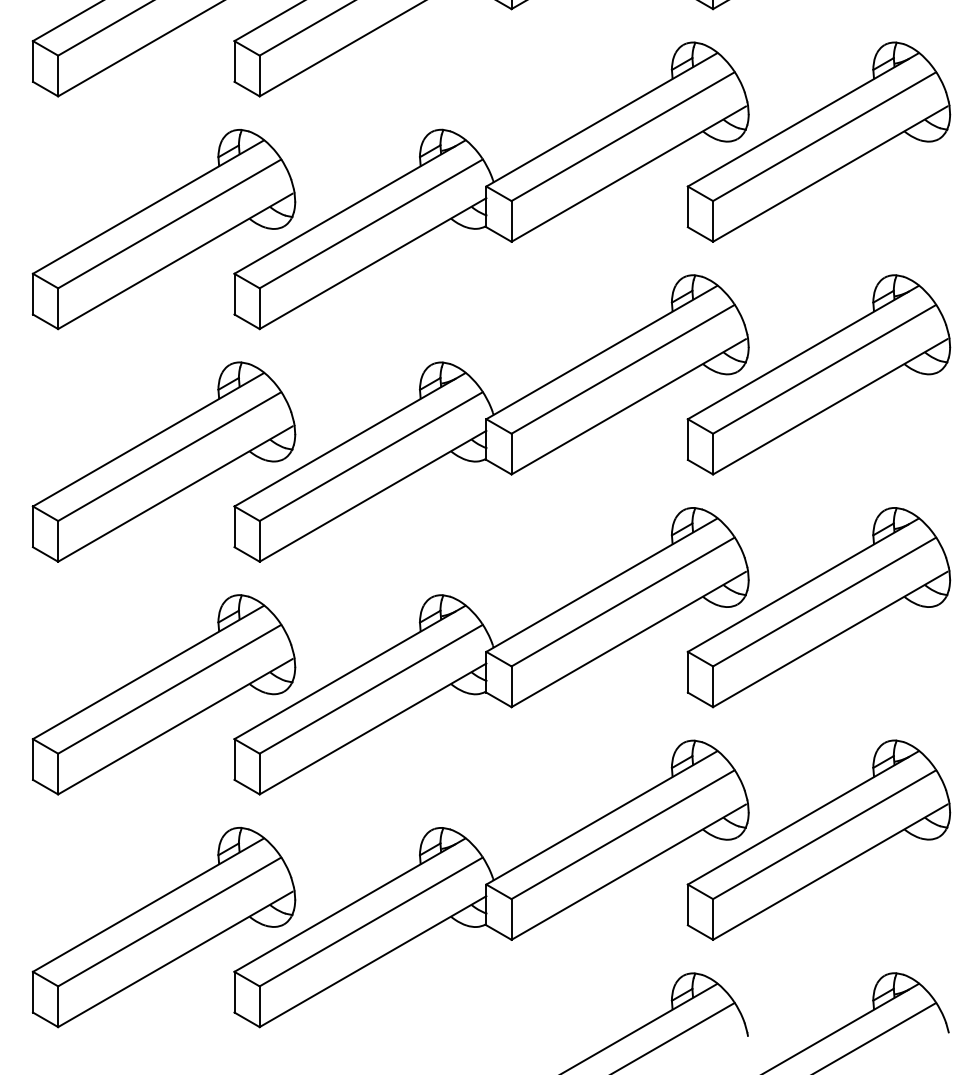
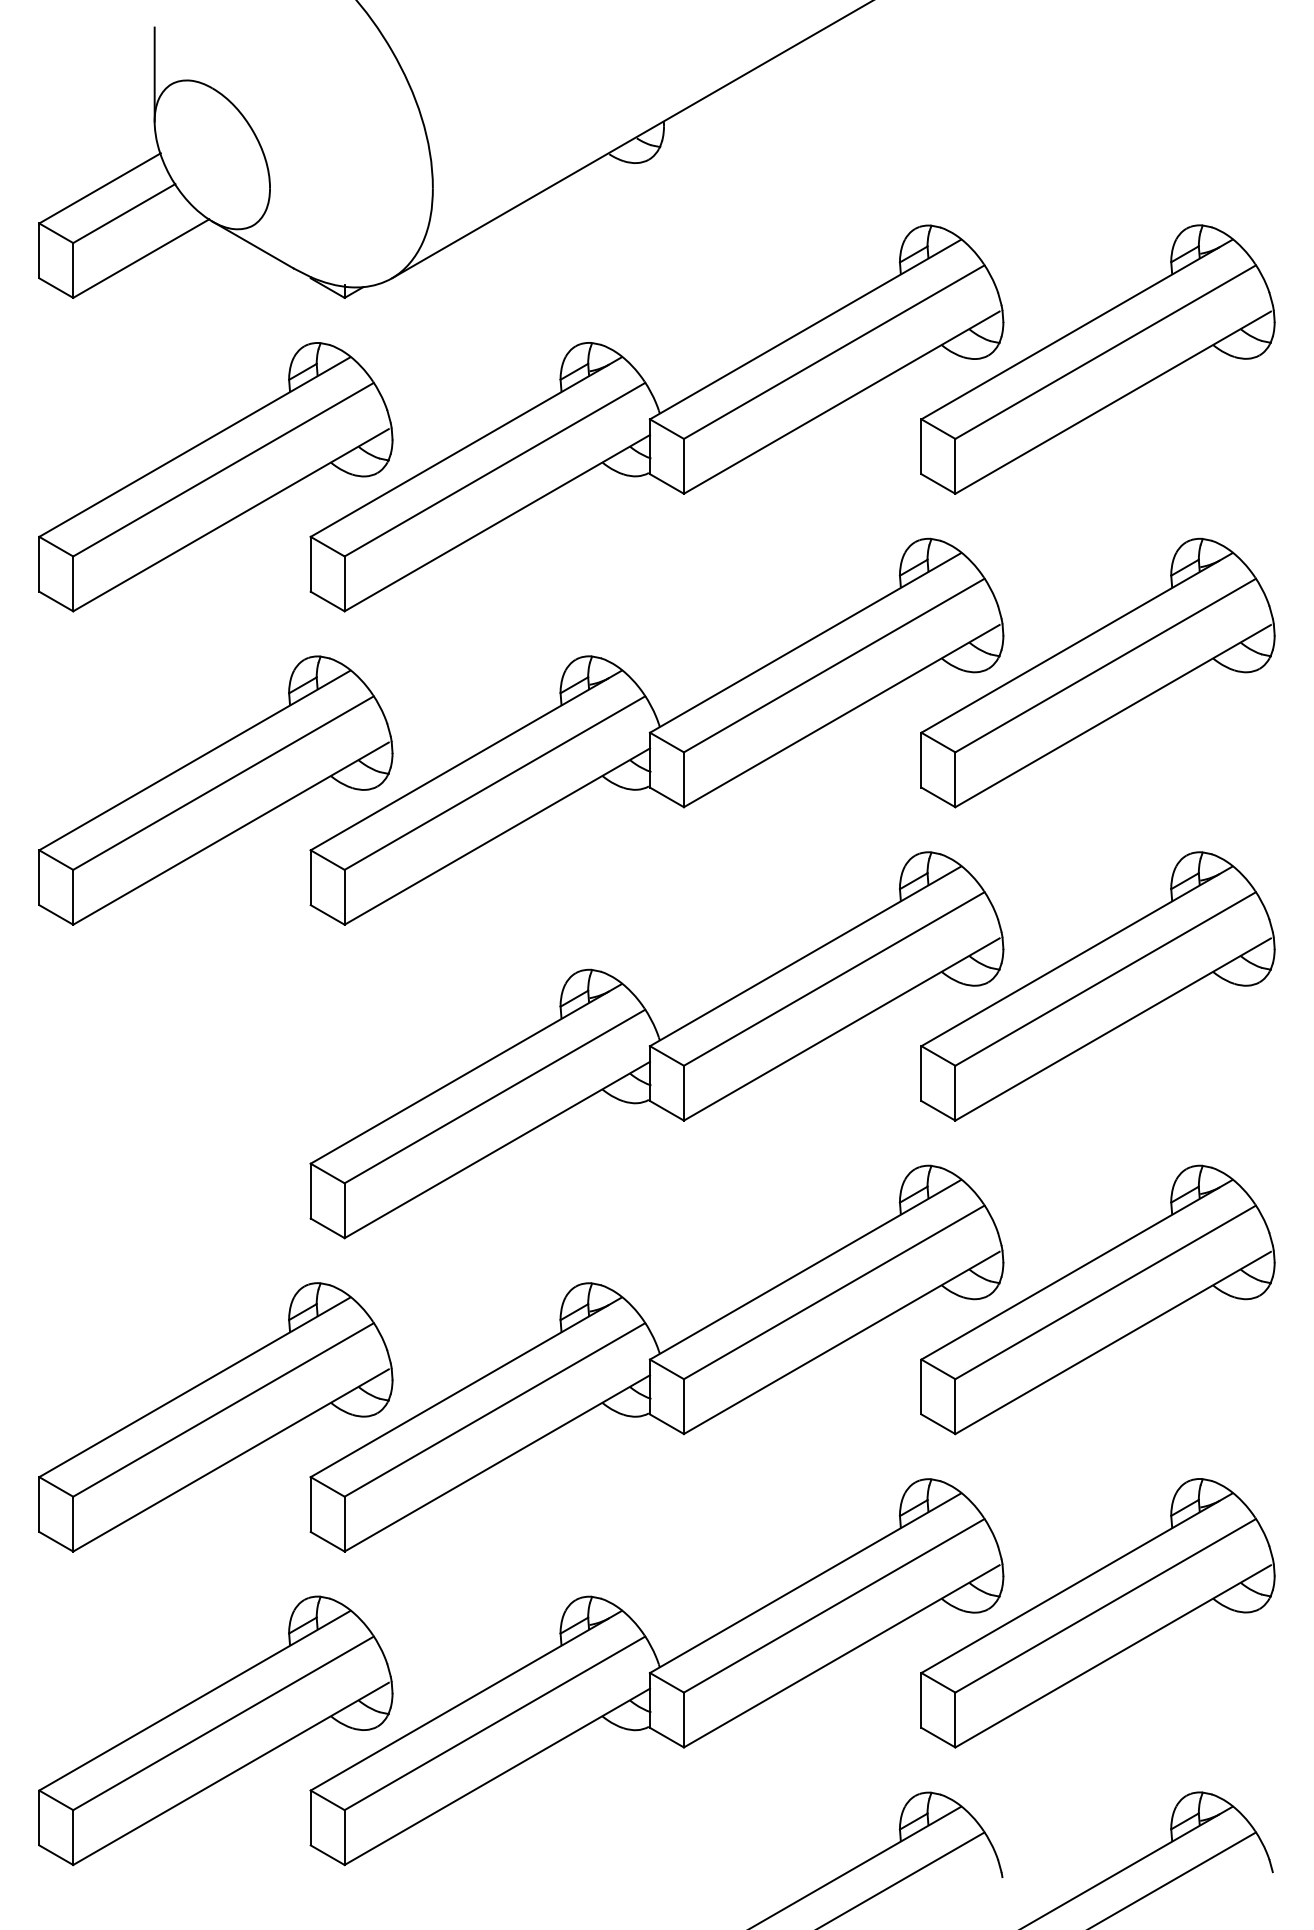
part: (163, 461) -> (215, 1103), removed

